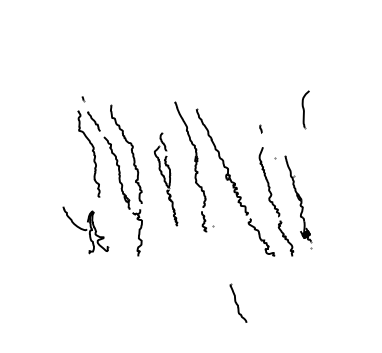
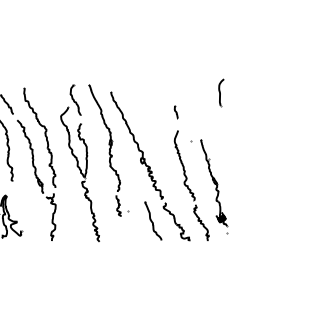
part: (305, 110) -> (221, 93), size x0.71
part: (260, 129) -> (175, 112), size x1.67
part: (165, 179) -> (79, 163), size x1.67
part: (238, 302) -> (153, 219), moved

